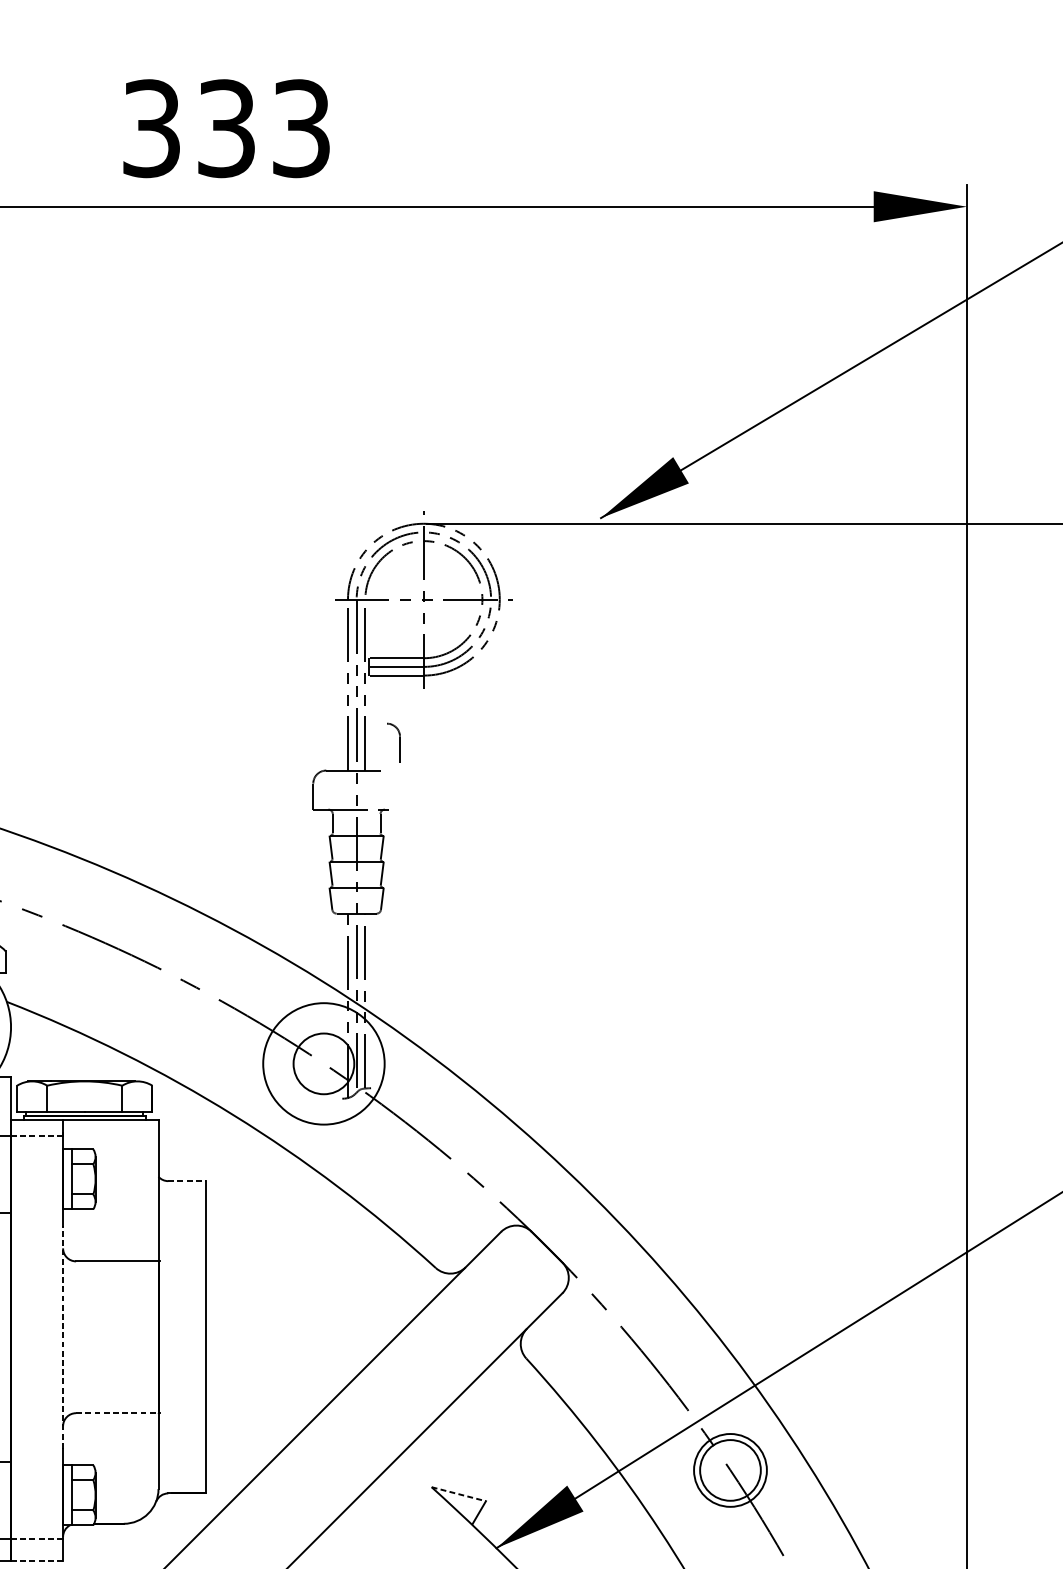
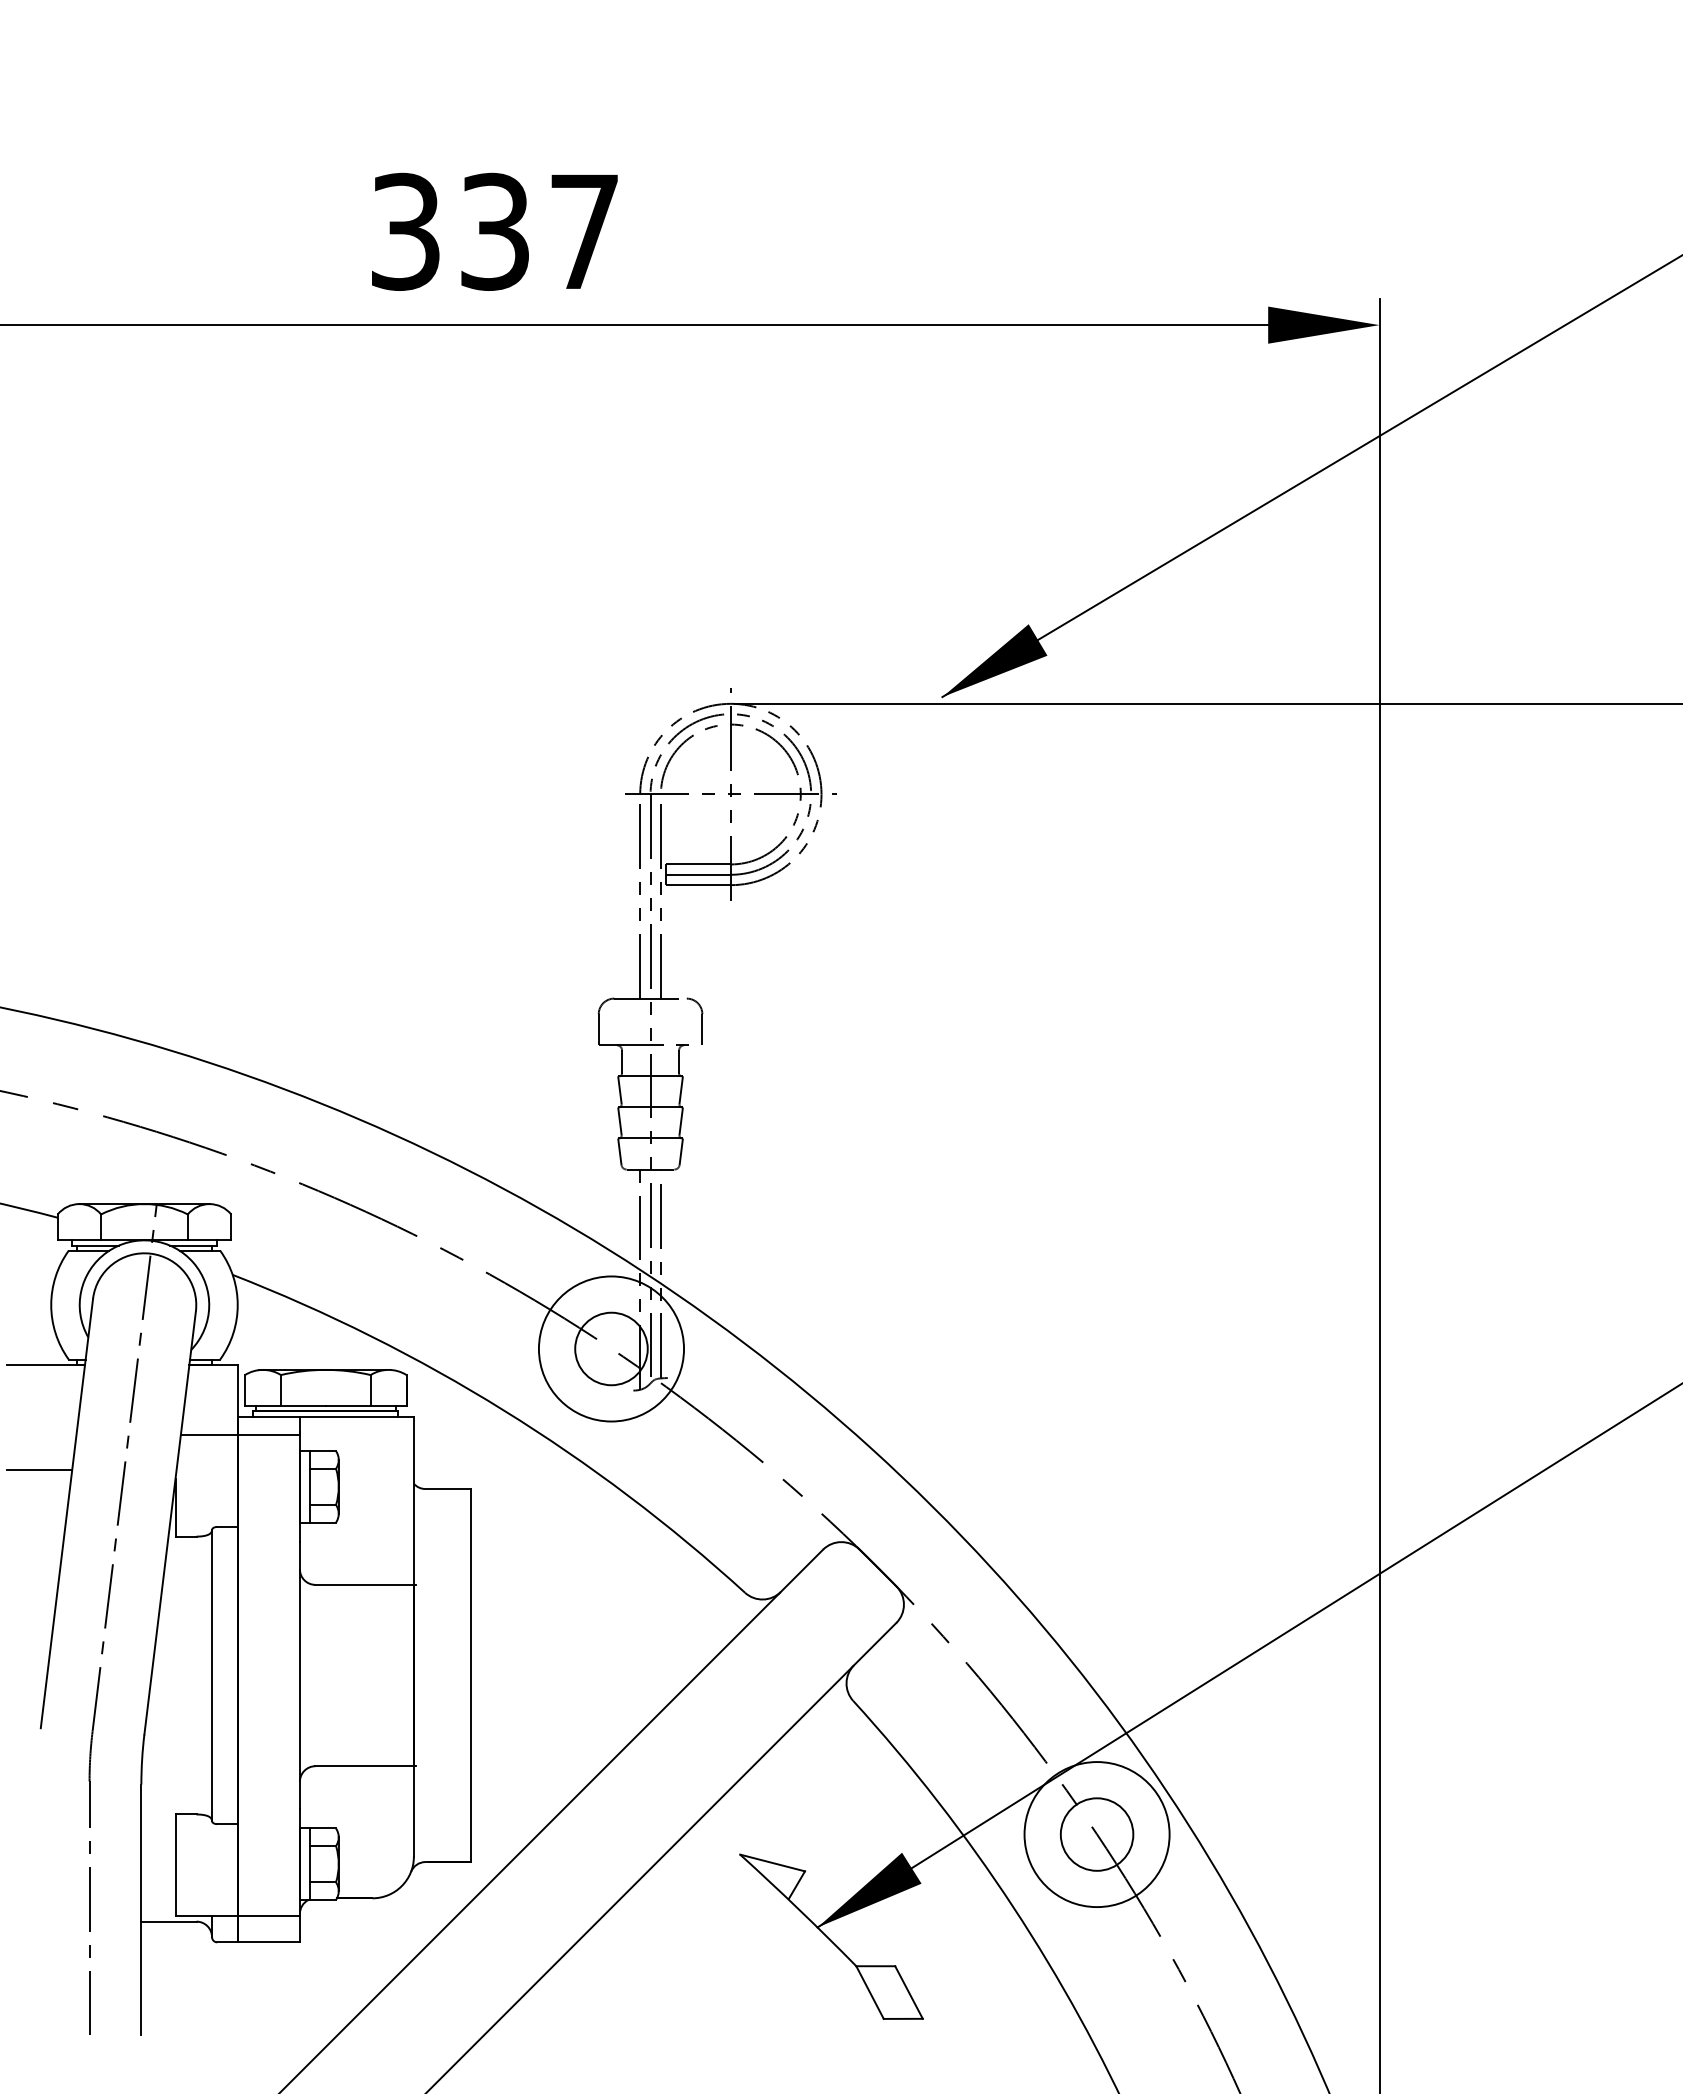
text: (301, 128) -> (584, 231), 333 -> 337
part: (399, 742) -> (701, 1020), moved
line: (37, 1136) -> (269, 1435), dashed -> solid
line: (187, 1181) -> (448, 1489), dashed -> solid
line: (62, 1337) -> (299, 1675), dashed -> solid
line: (118, 1413) -> (365, 1766), dashed -> solid
circle: (730, 1470) -> (1096, 1834), size x1.67
line: (459, 1494) -> (773, 1863), dashed -> solid
line: (37, 1539) -> (269, 1916), dashed -> solid
line: (37, 1560) -> (269, 1942), dashed -> solid

